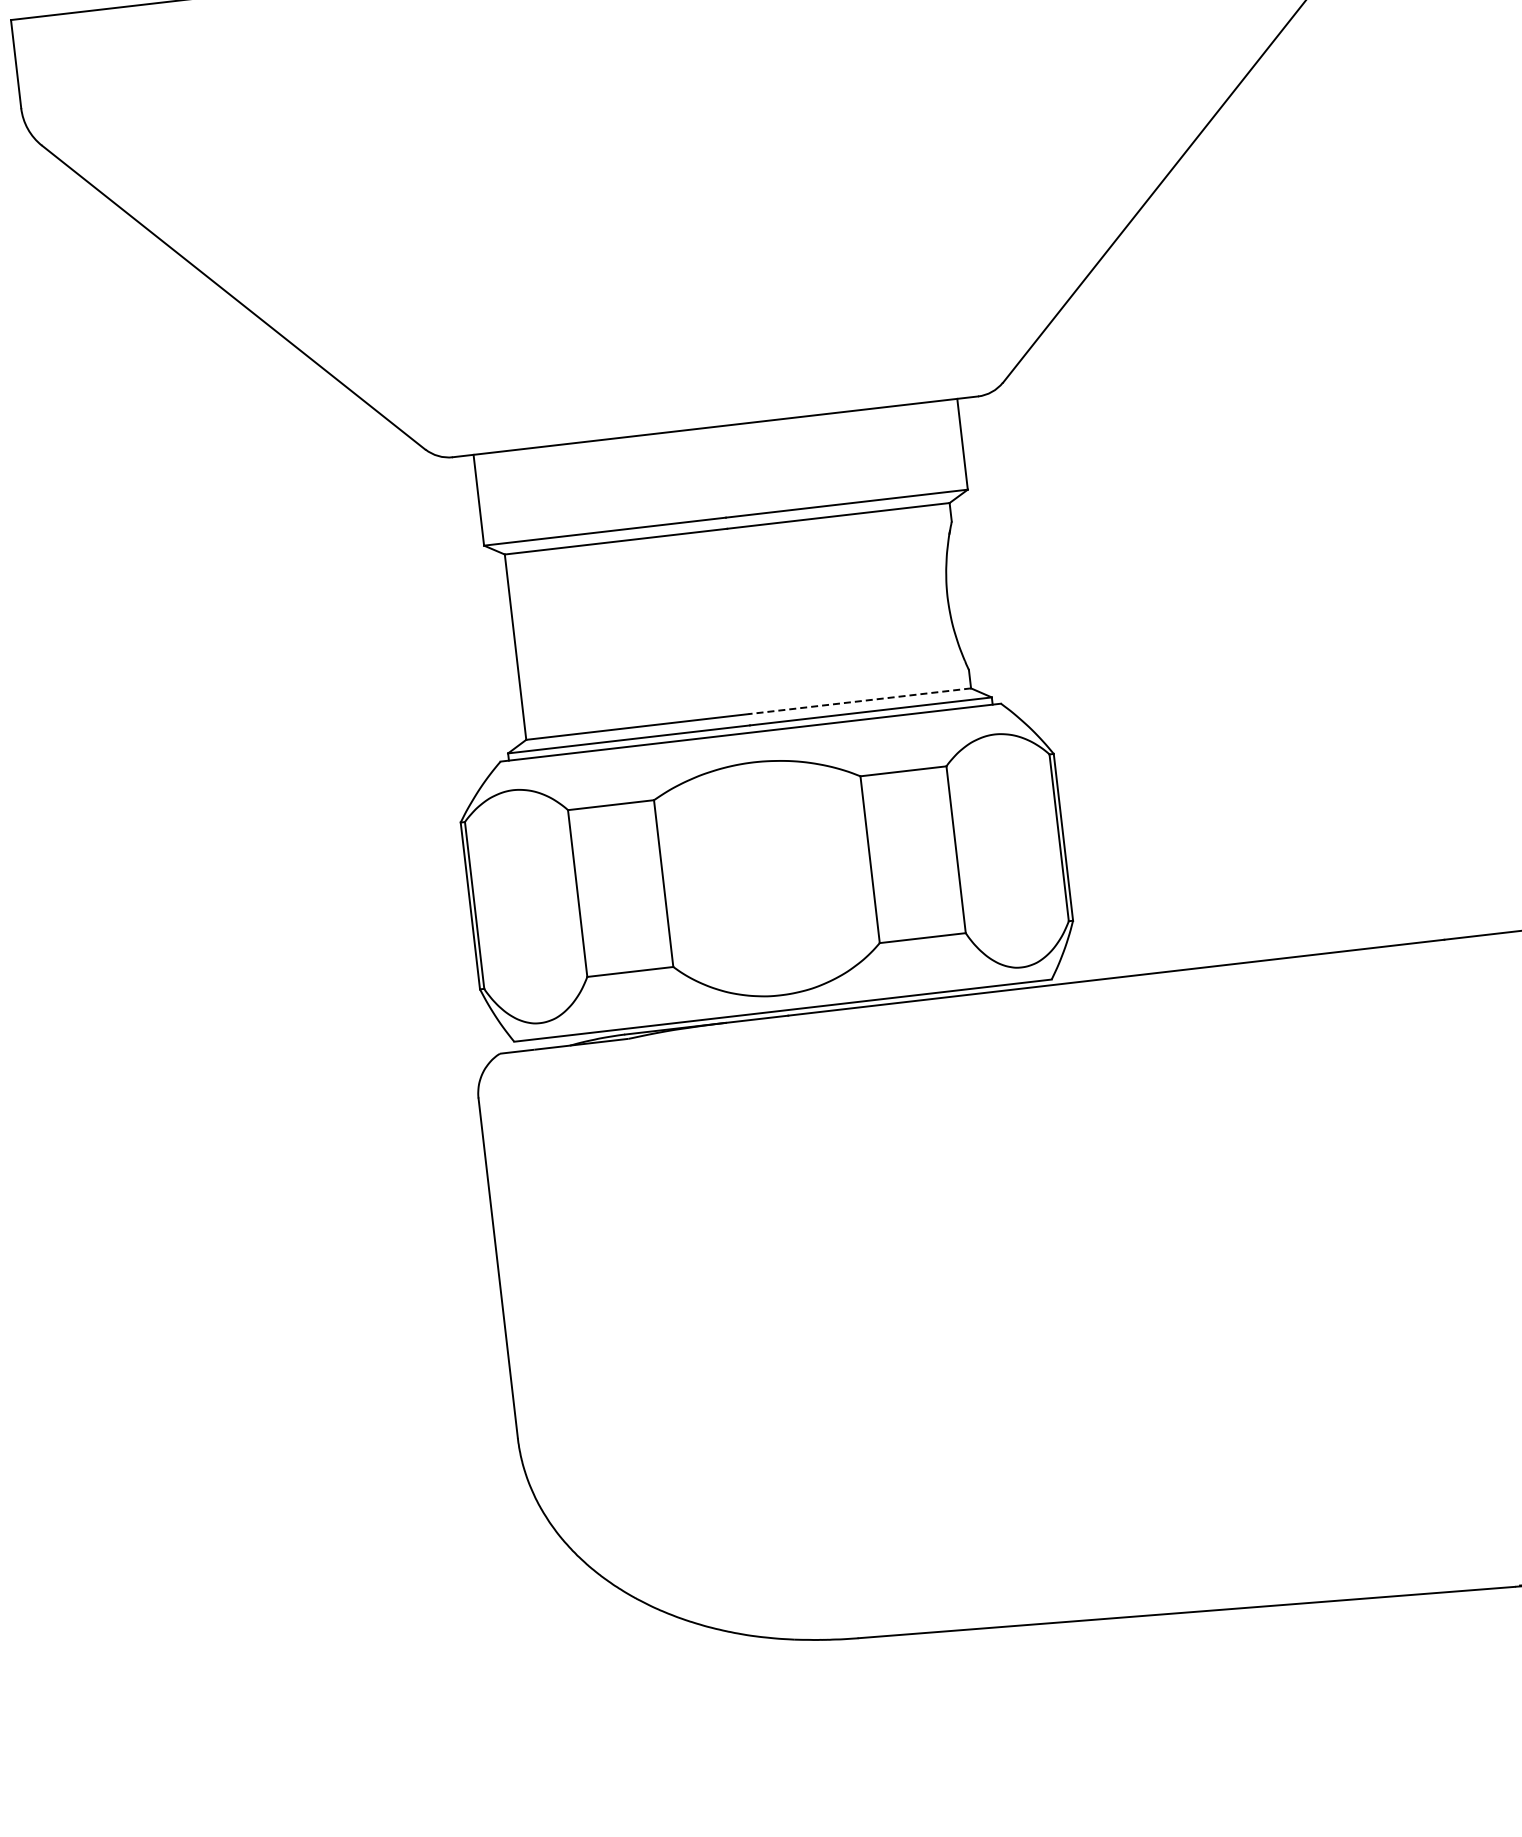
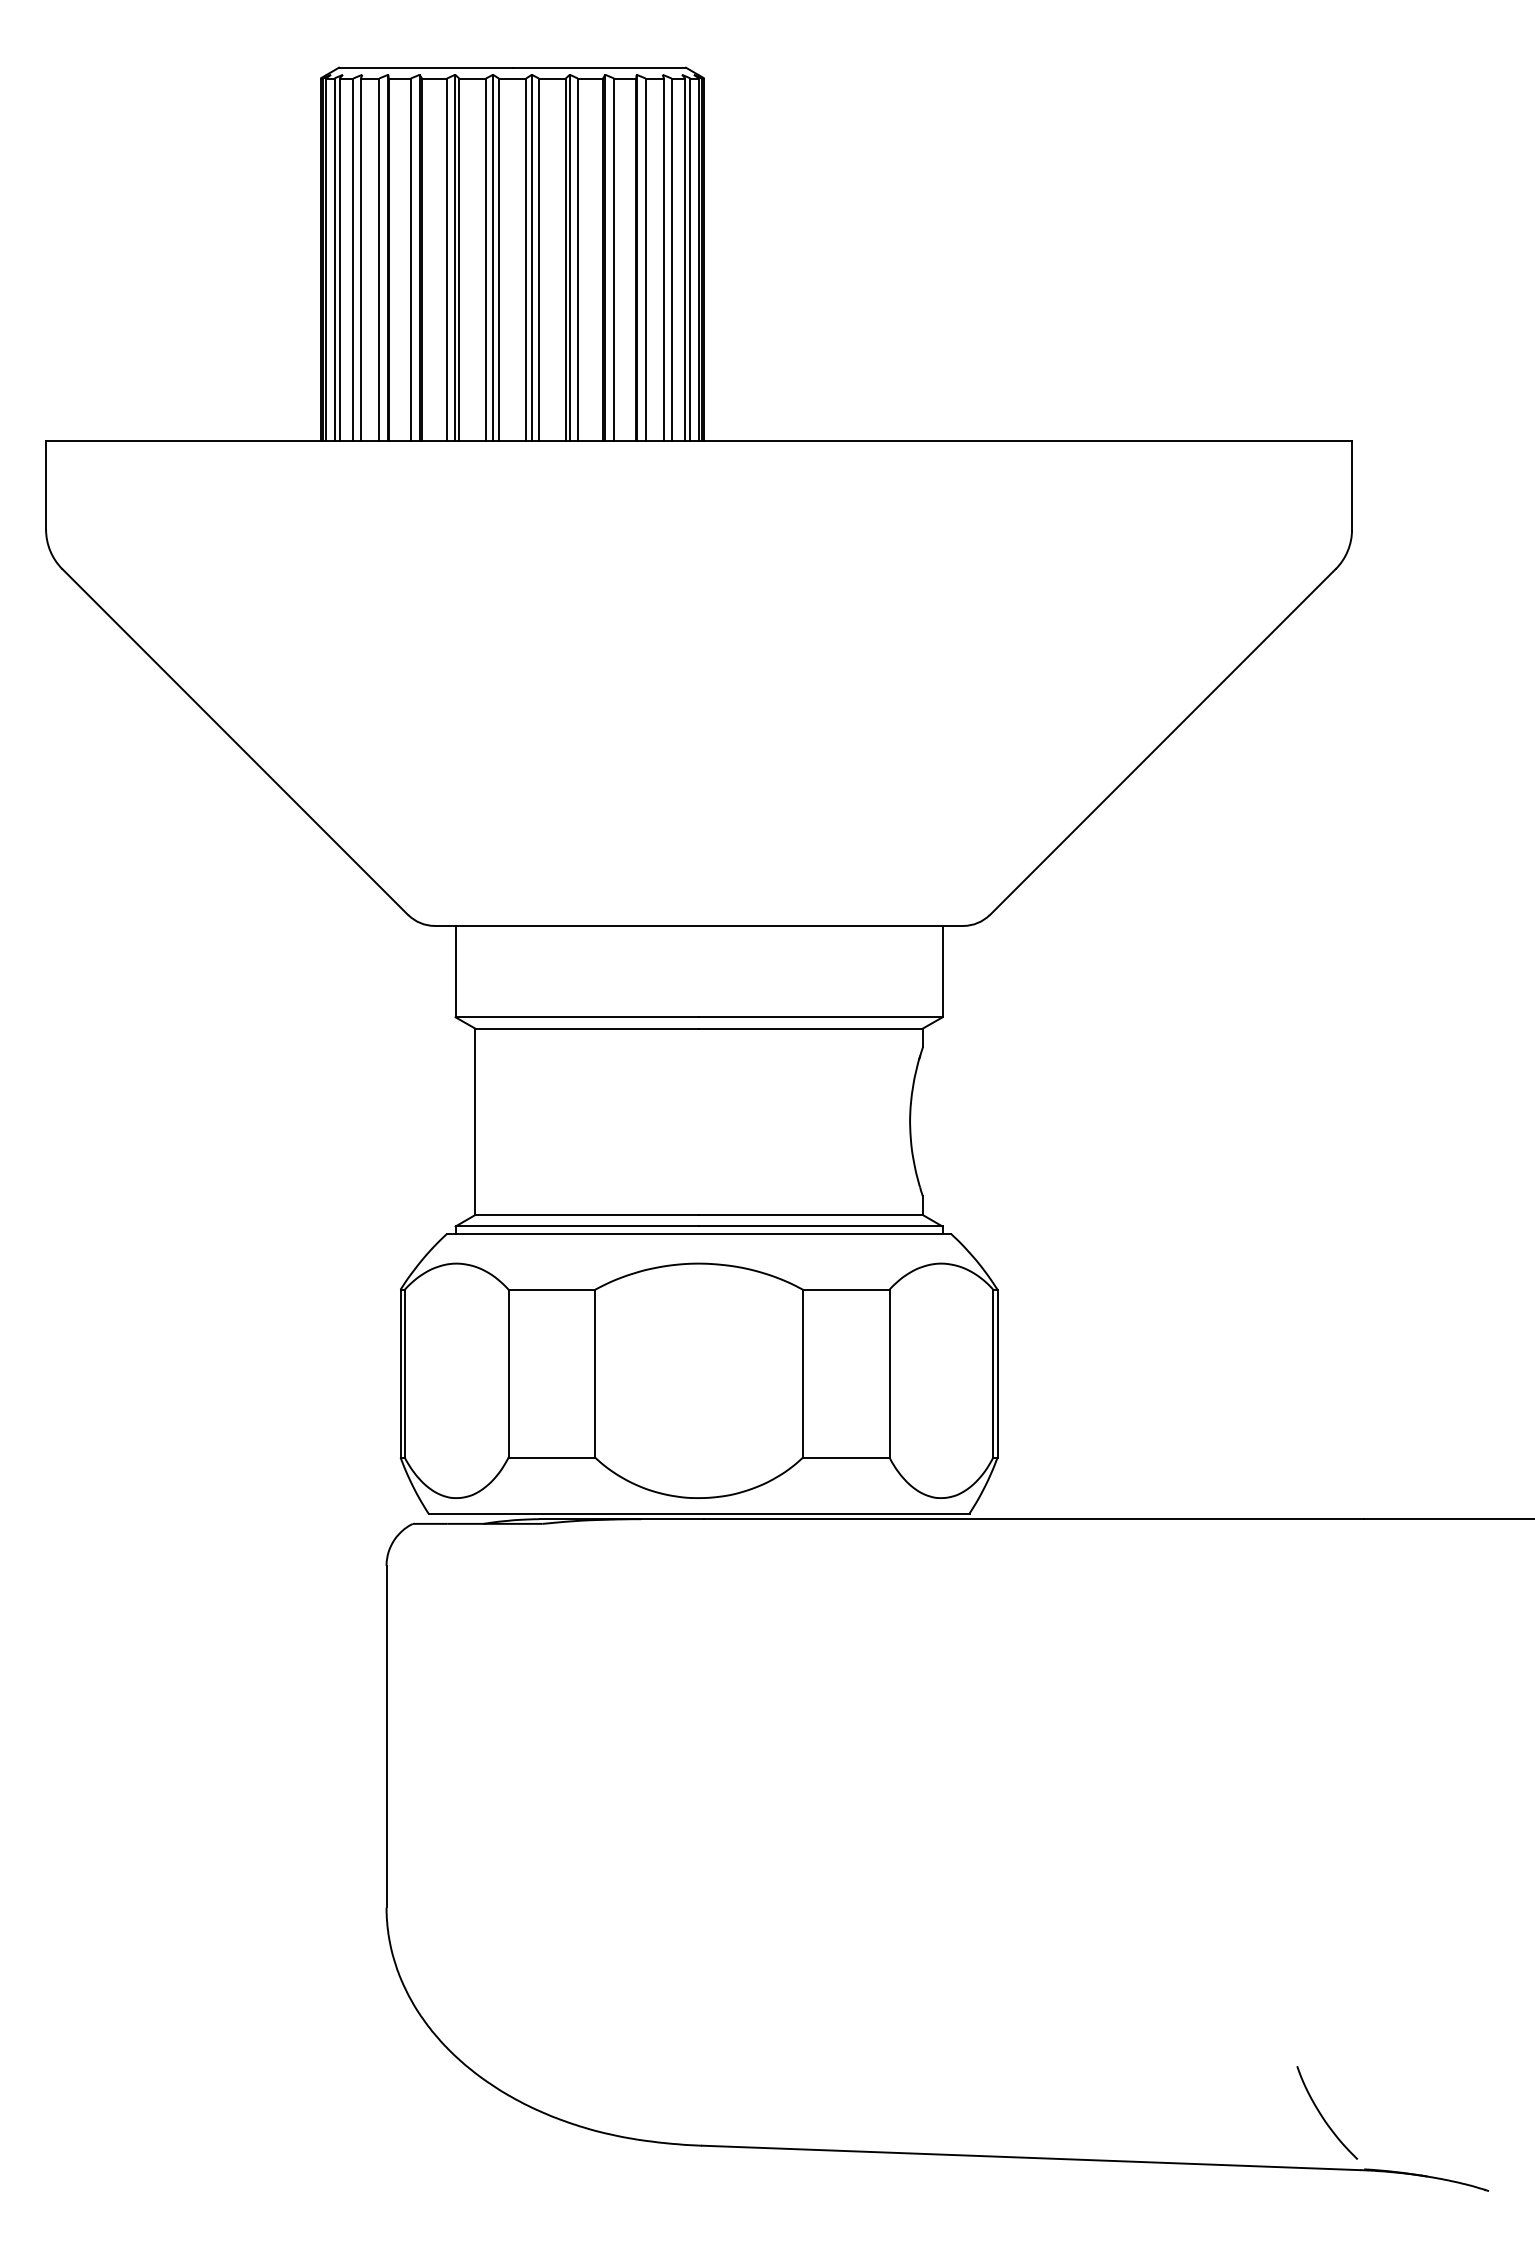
line: (860, 701) -> (811, 1215), dashed -> solid
curve: (1471, 1536) -> (1322, 2115), added

